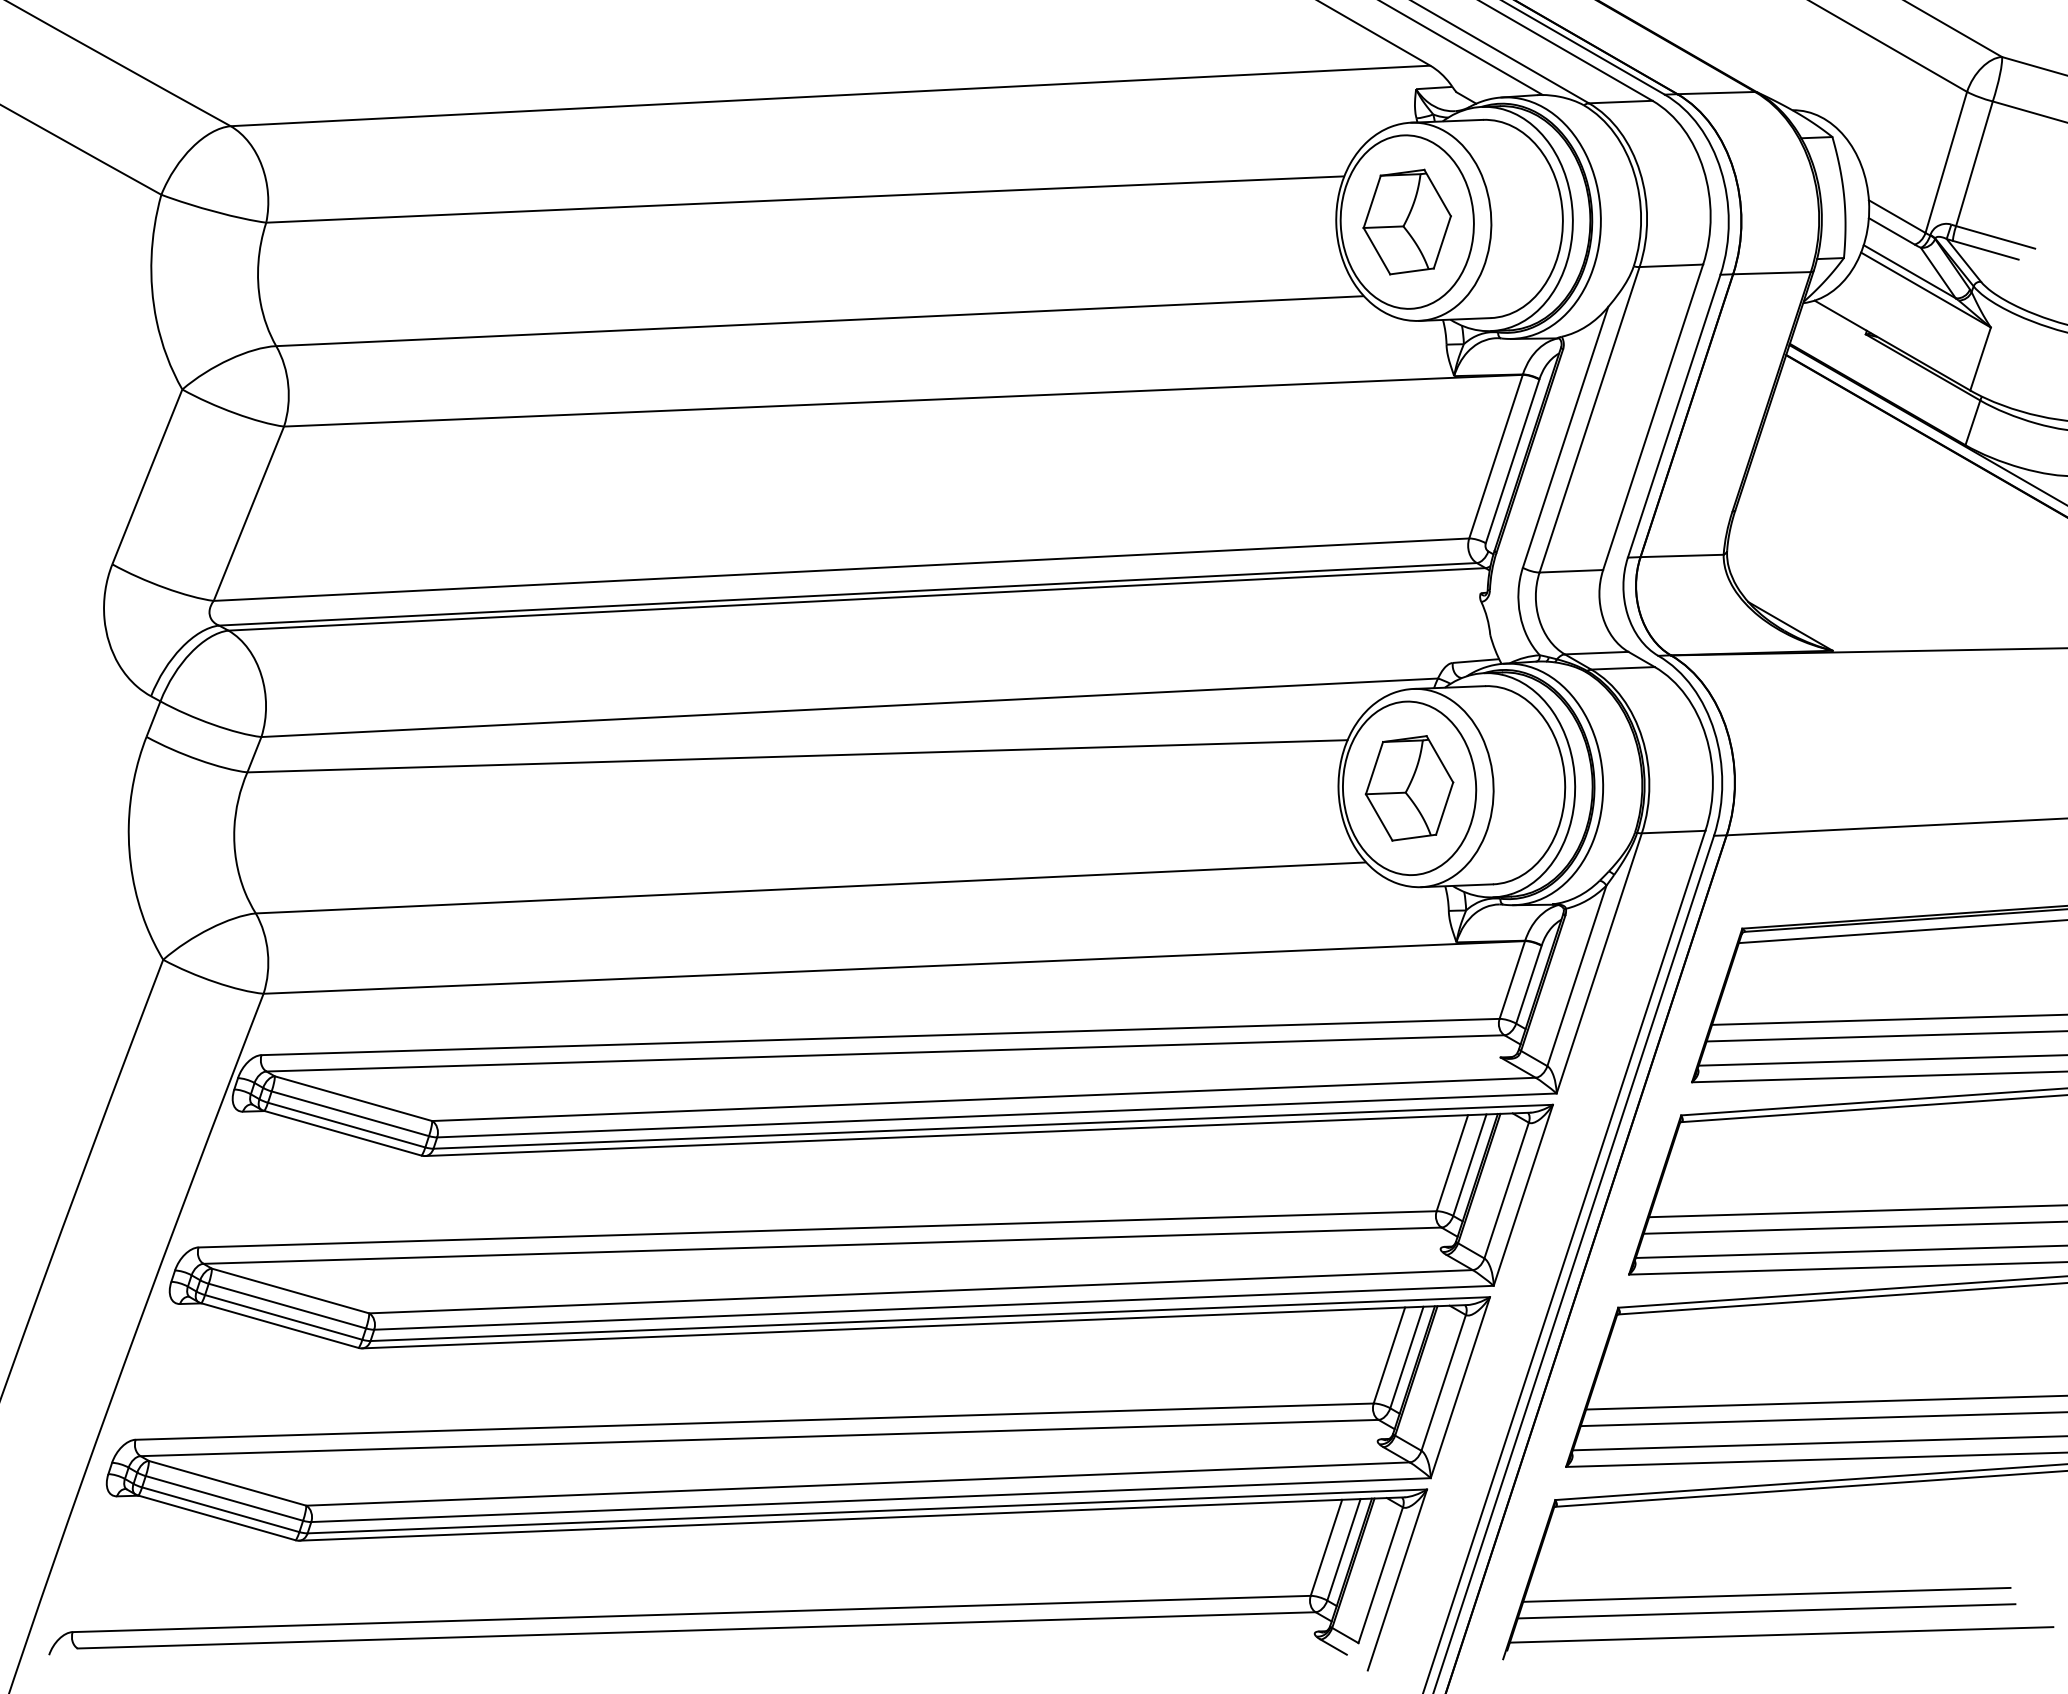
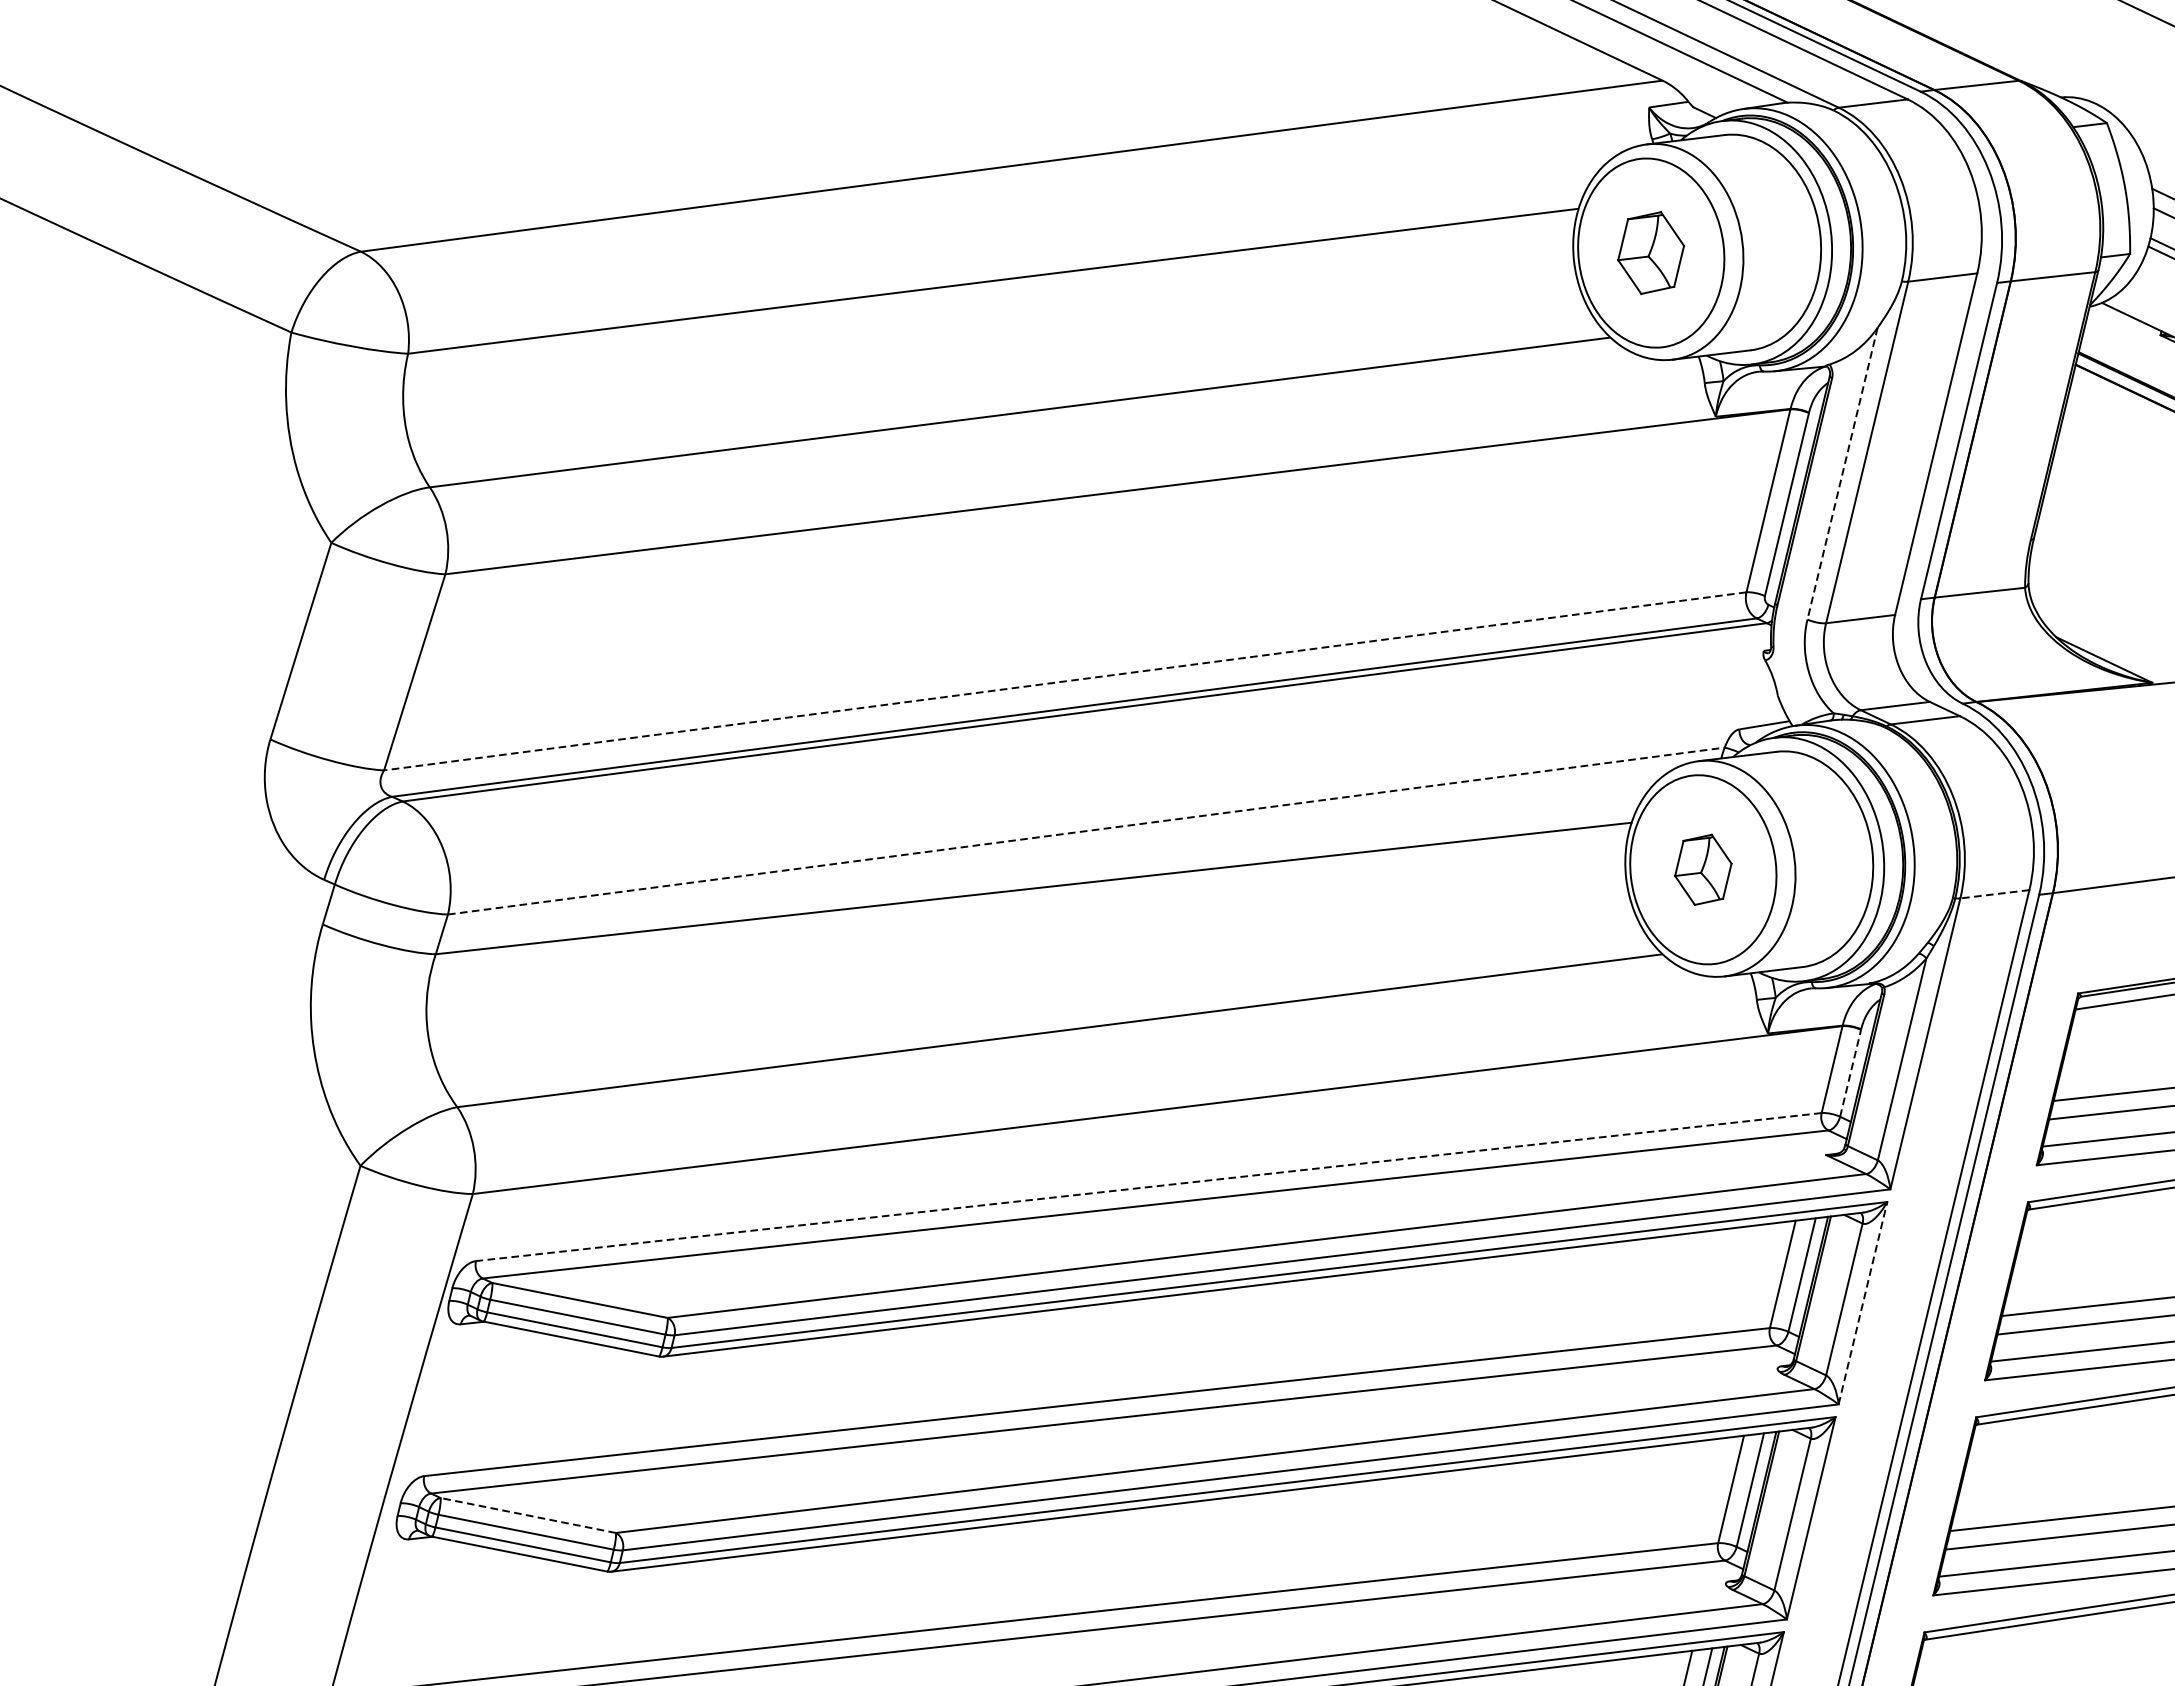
part: (1406, 221) -> (1650, 252), size x0.7
line: (1565, 437) -> (1842, 473), solid -> dashed
line: (841, 569) -> (1065, 681), solid -> dashed
line: (850, 707) -> (1087, 830), solid -> dashed
part: (1409, 788) -> (1703, 869), size x0.6
line: (1673, 832) -> (1994, 894), solid -> dashed
line: (1528, 984) -> (1850, 1073), solid -> dashed
line: (880, 1037) -> (1148, 1187), solid -> dashed
line: (1523, 1194) -> (1863, 1302), solid -> dashed
line: (290, 1291) -> (528, 1516), solid -> dashed

